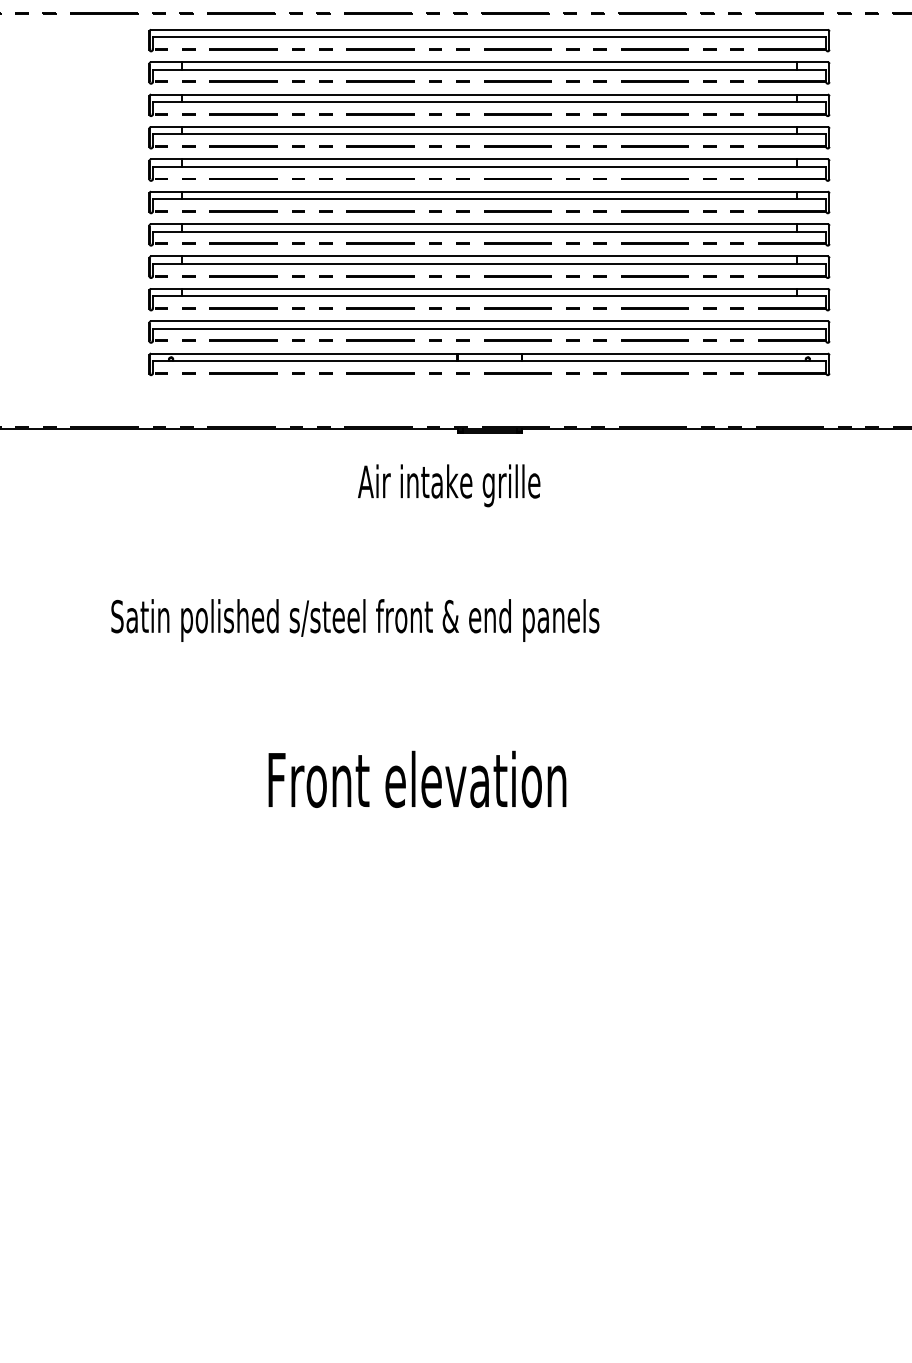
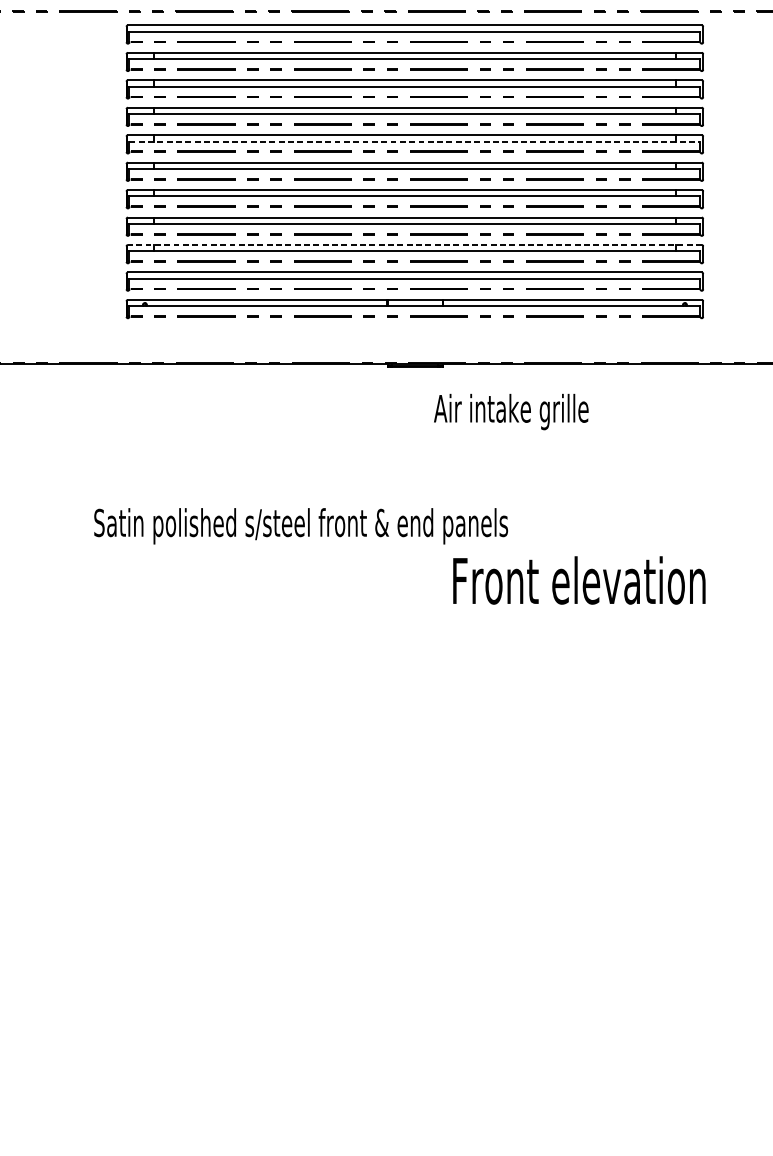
line: (489, 166) -> (414, 141), solid -> dashed
line: (488, 288) -> (414, 244), solid -> dashed
text: (449, 485) -> (511, 411), moved
text: (417, 778) -> (579, 579), moved

